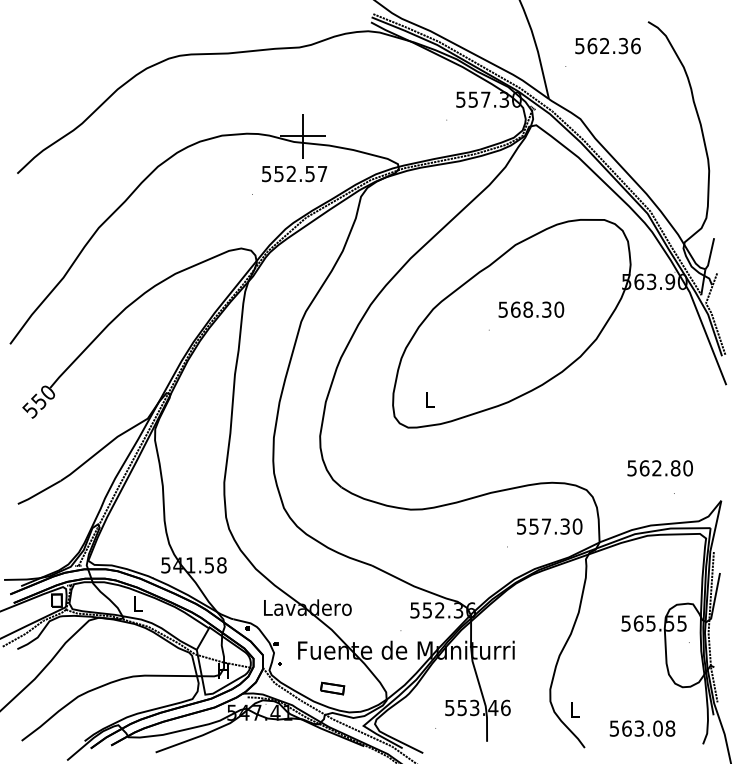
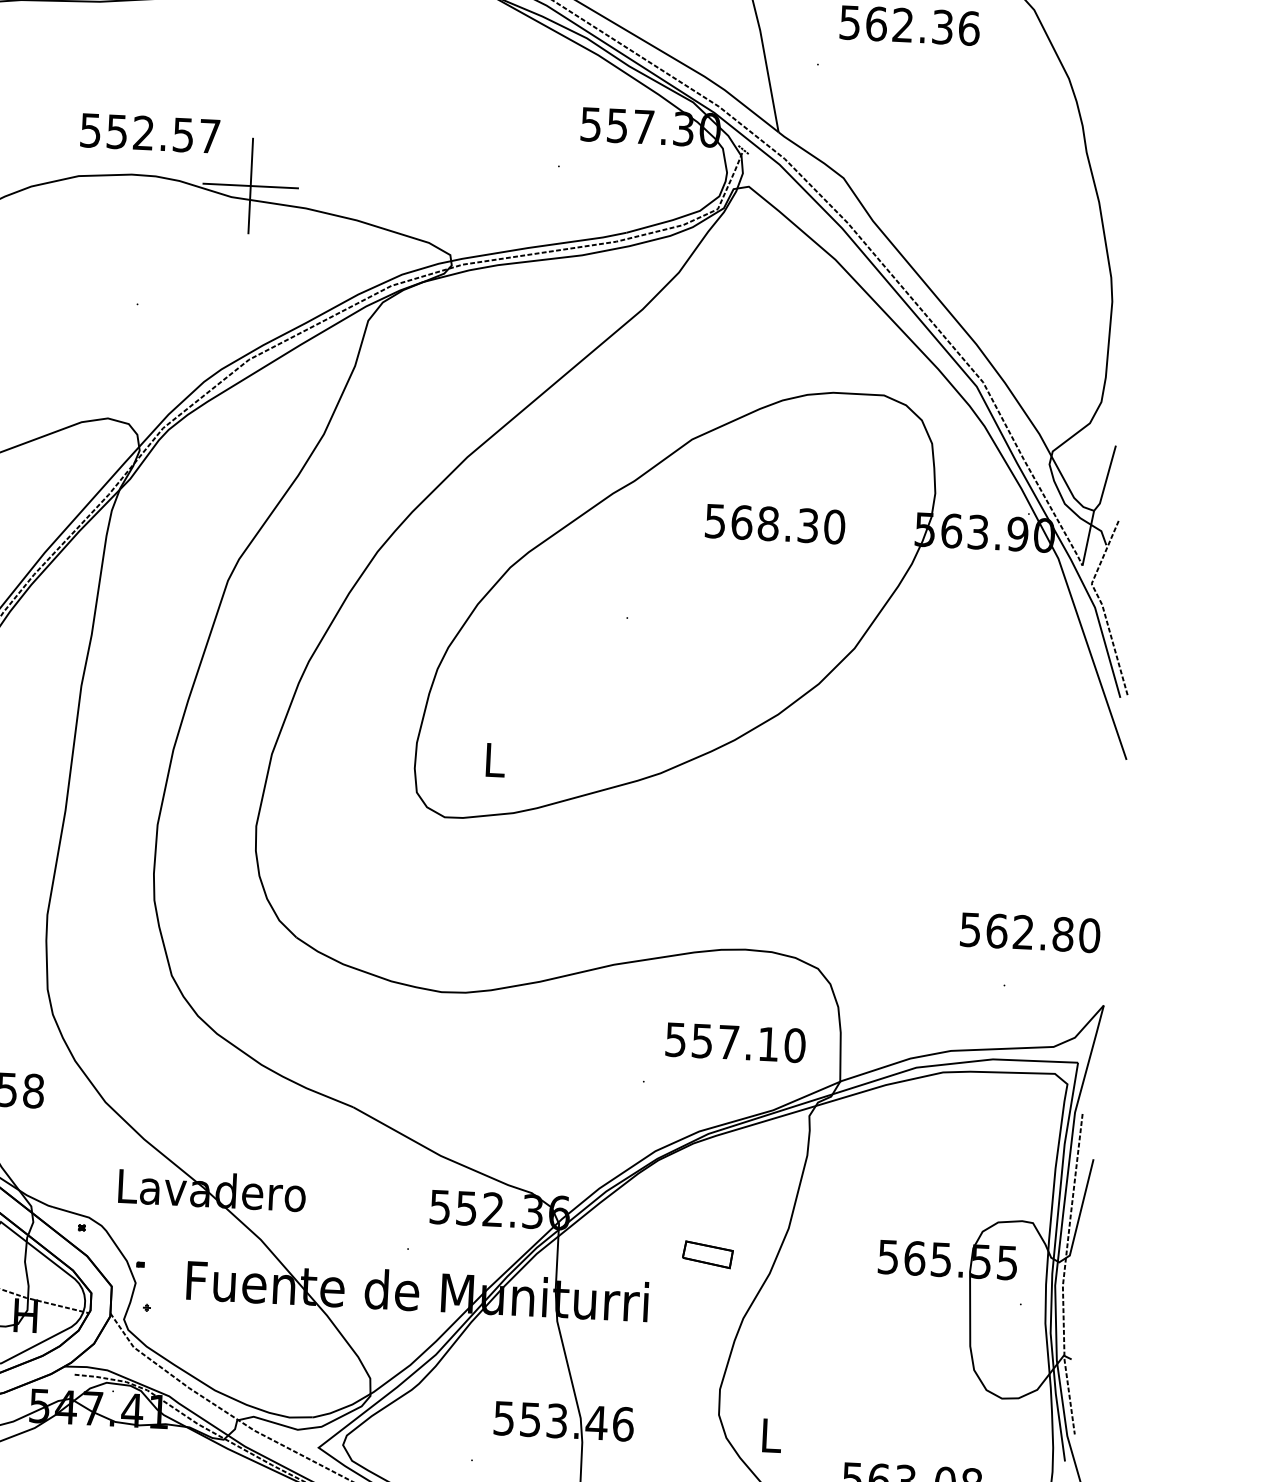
text: (294, 173) -> (150, 132), moved
text: (531, 309) -> (775, 523), moved
text: (659, 468) -> (1028, 933), moved
text: (564, 526) -> (767, 1044), 557.30 -> 557.10
part: (332, 688) -> (707, 1254), moved

